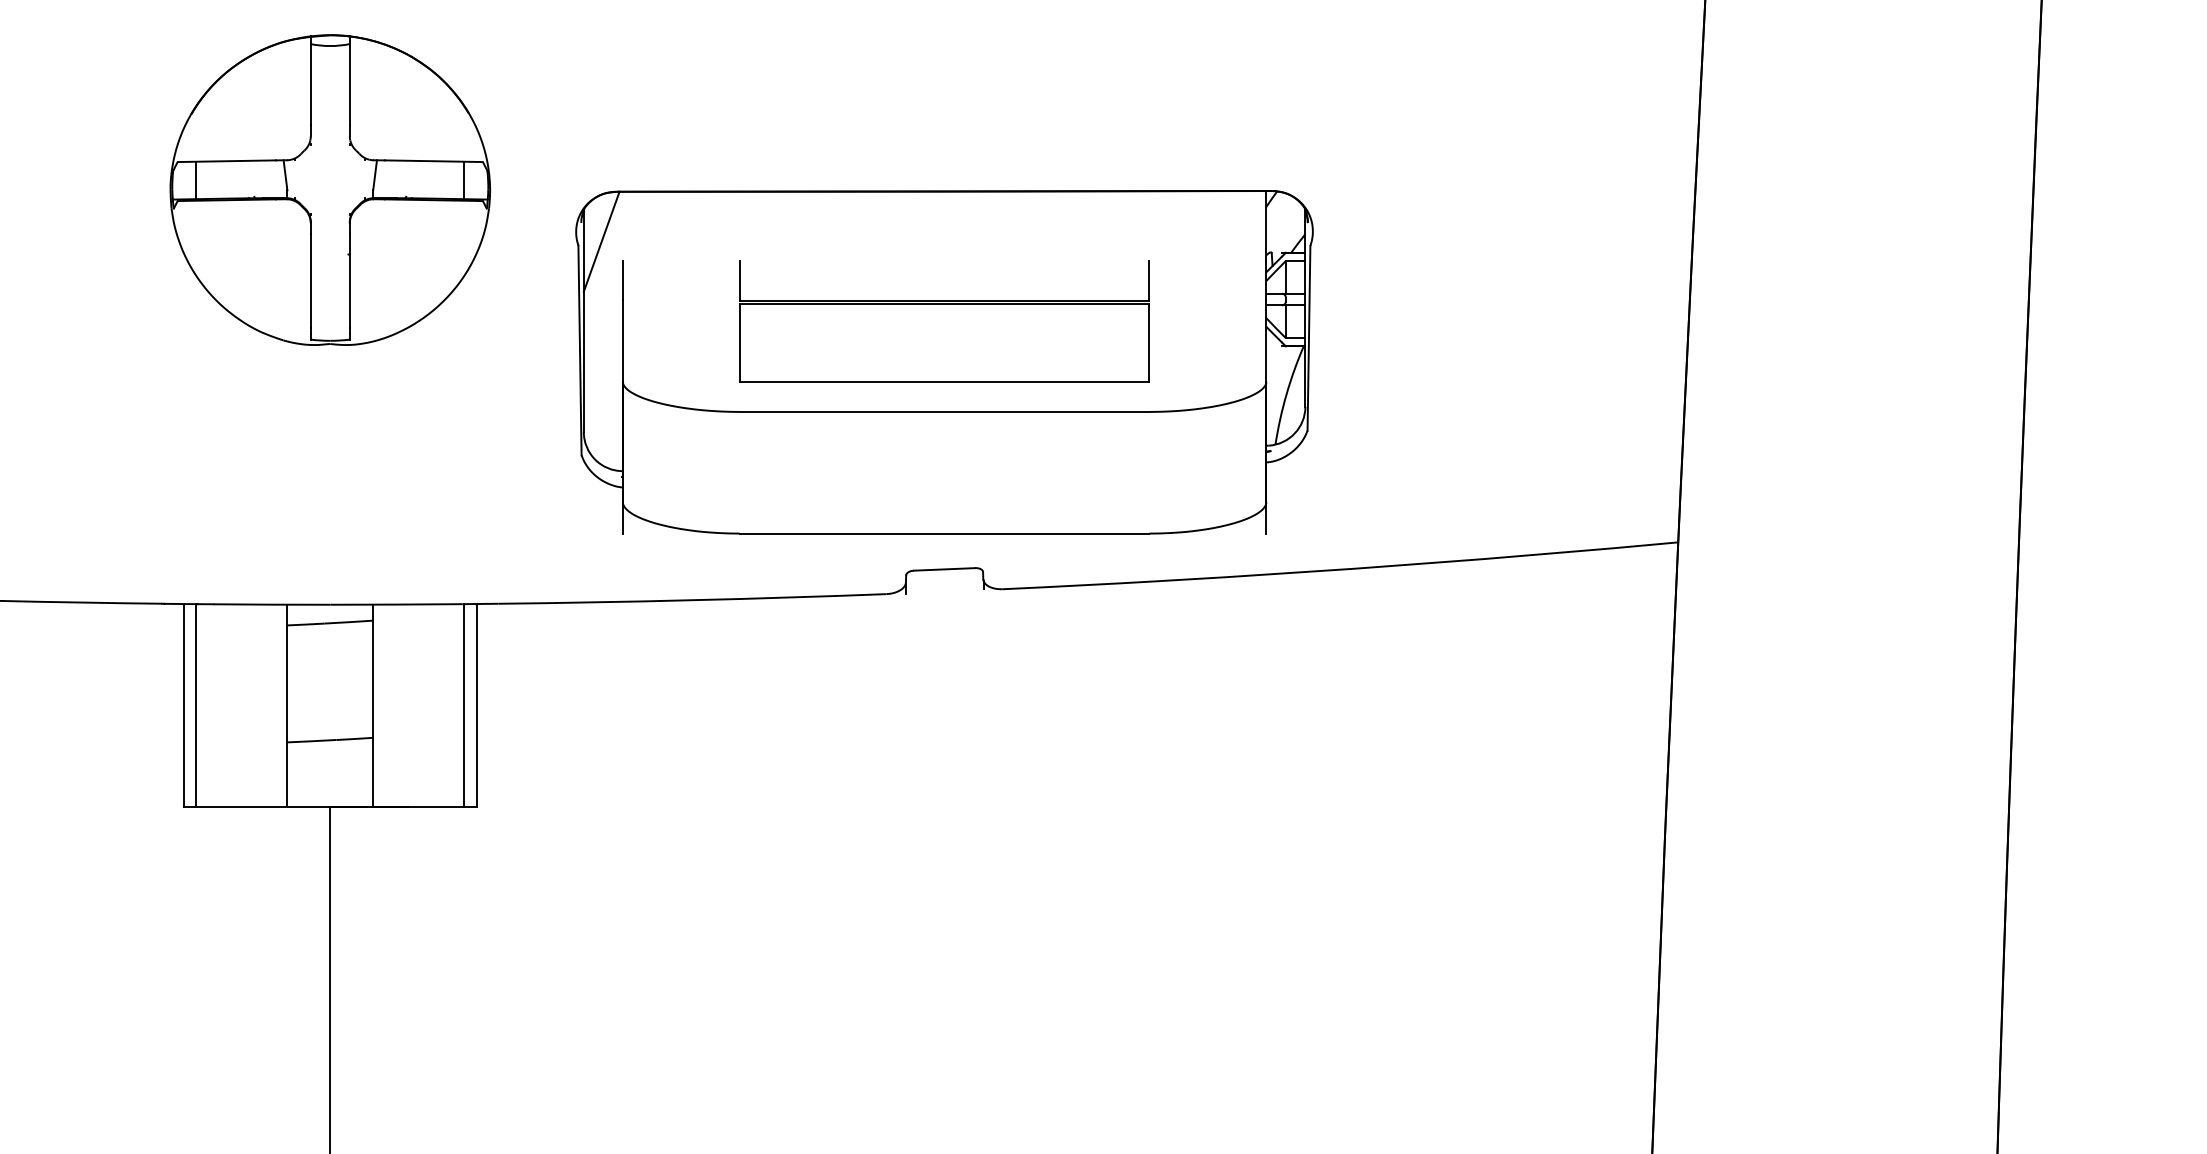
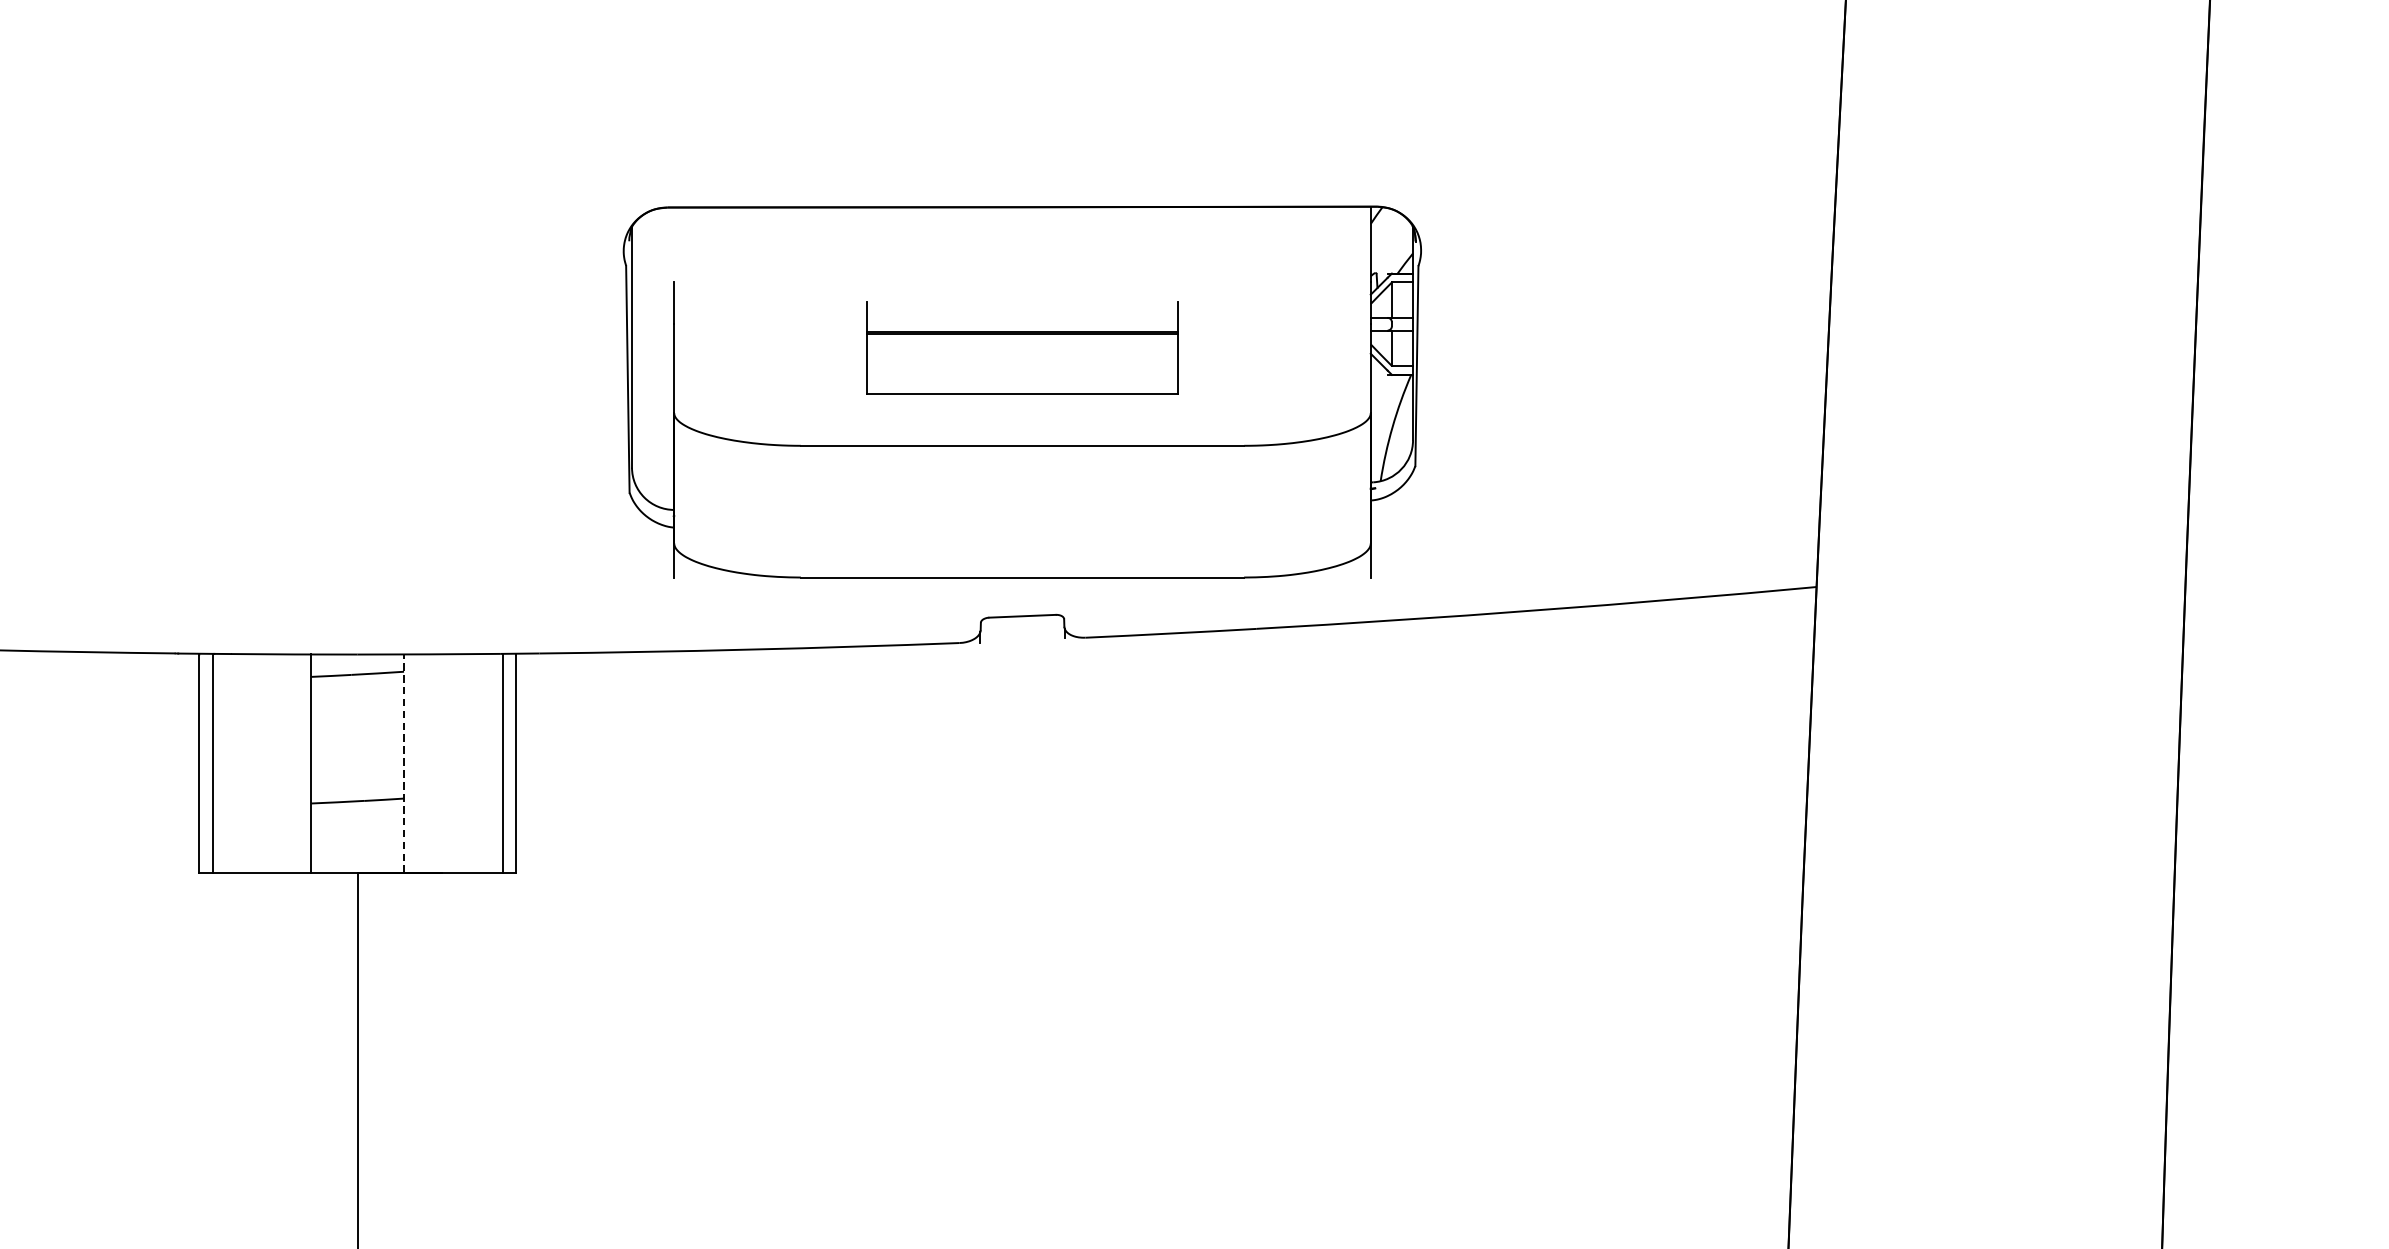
part: (329, 189) -> (356, 205), removed
line: (601, 241) -> (651, 261), removed
part: (944, 321) -> (1022, 347), size x0.7
line: (373, 705) -> (404, 763), solid -> dashed

